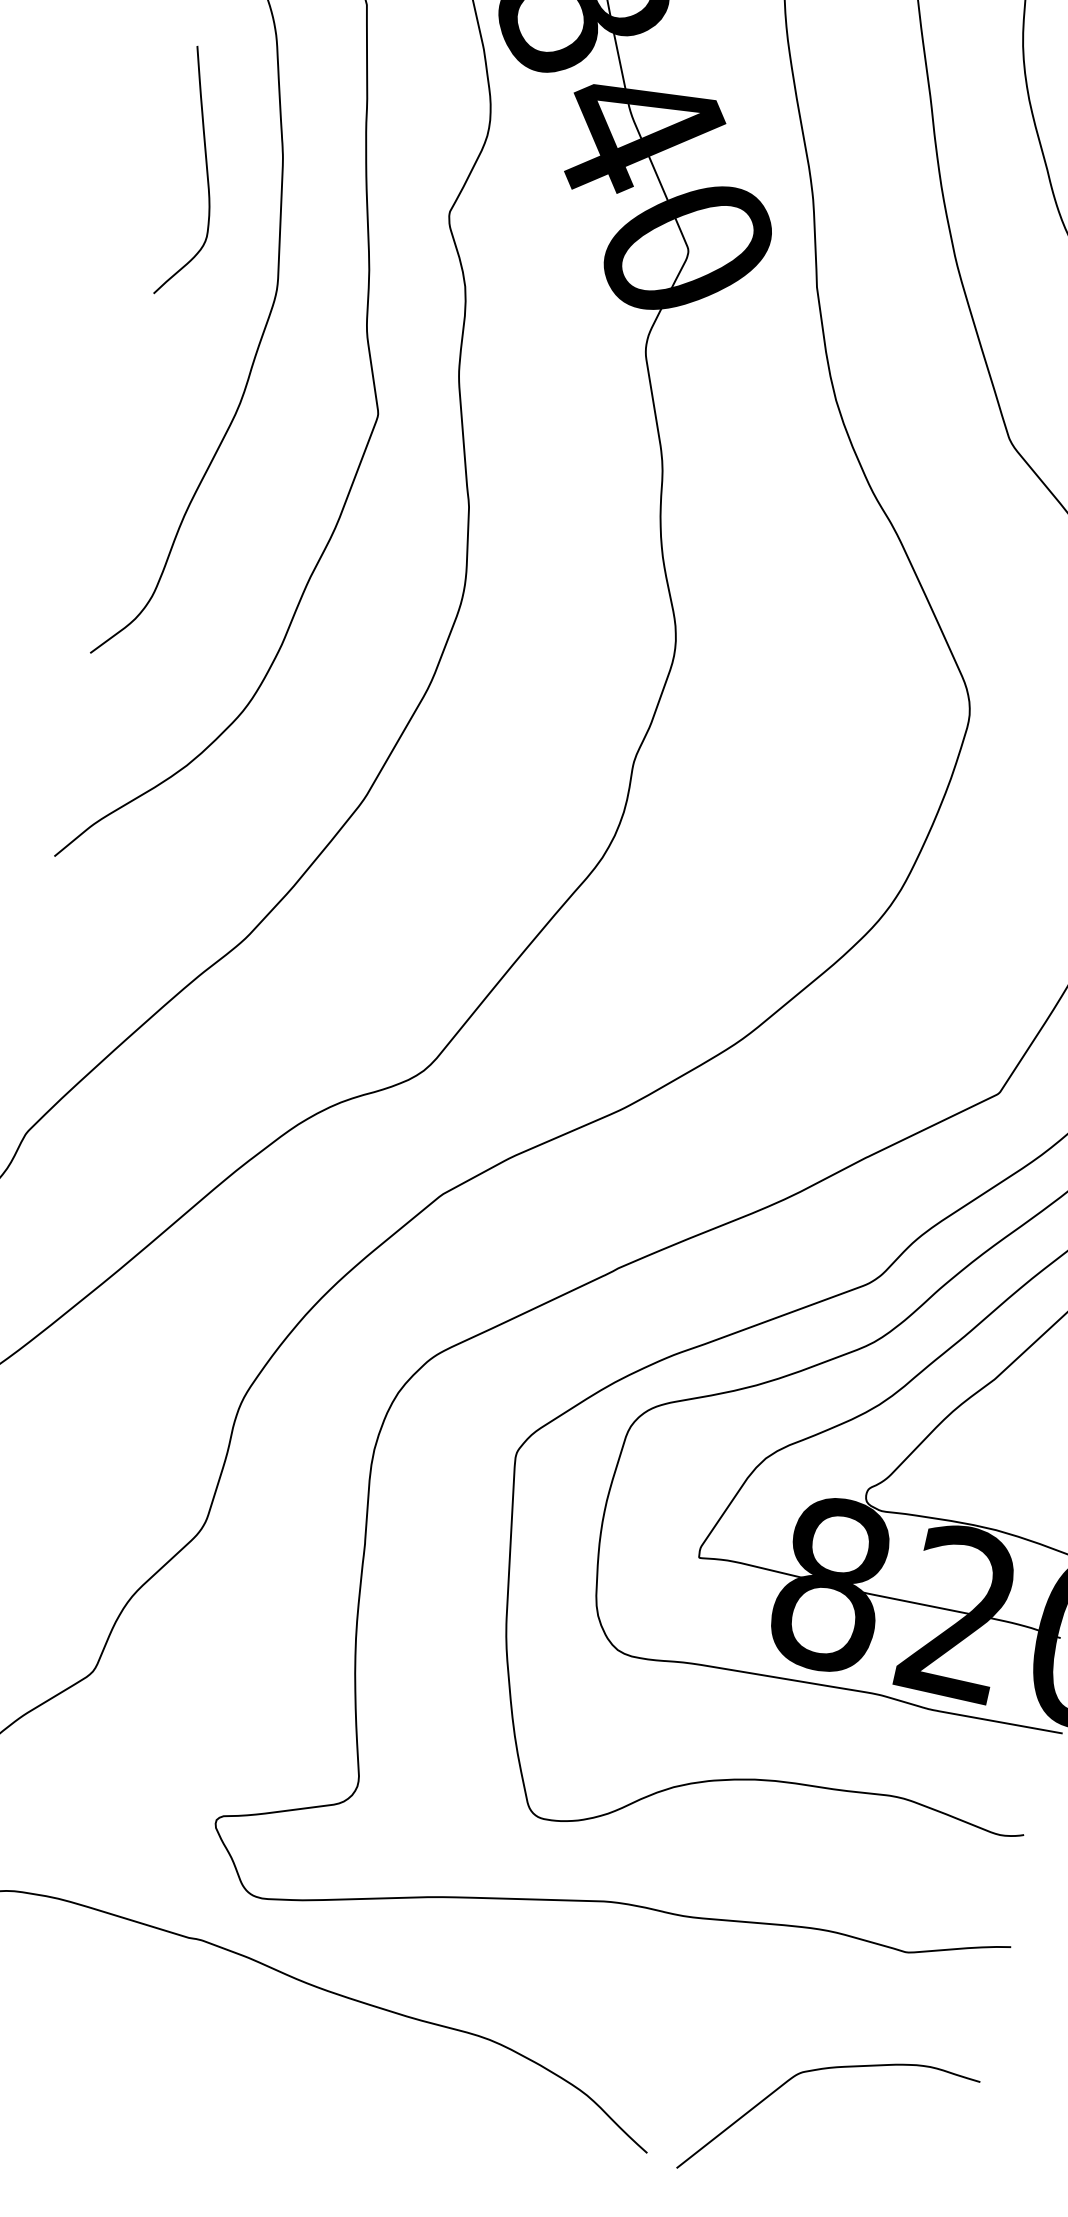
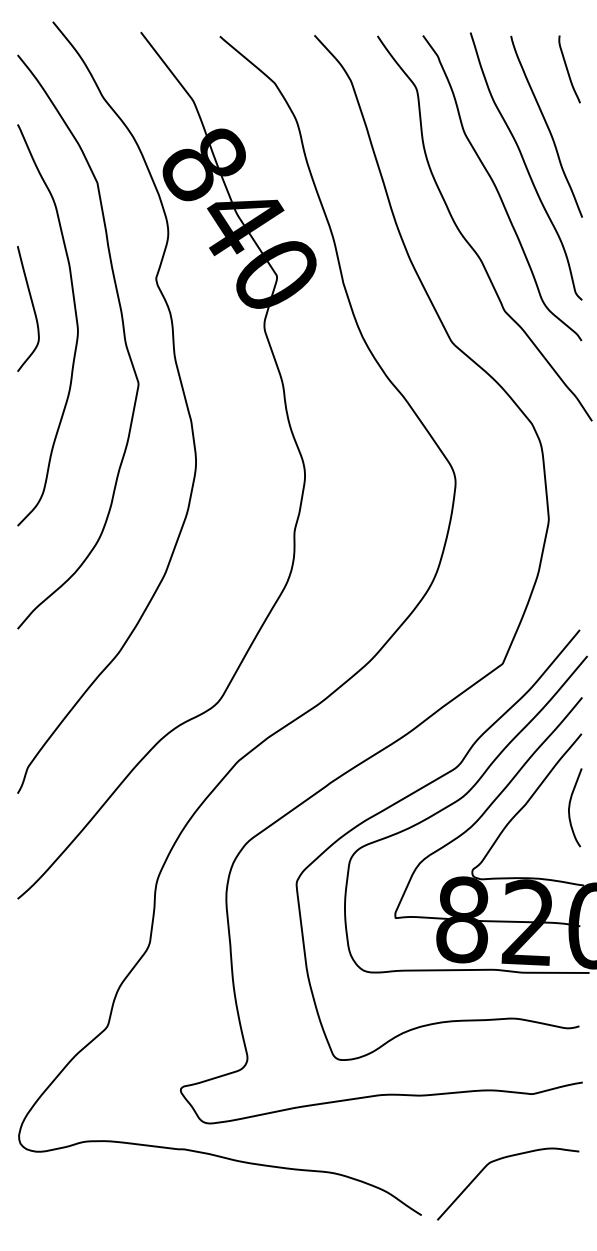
curve: (205, 172) -> (32, 307), moved

